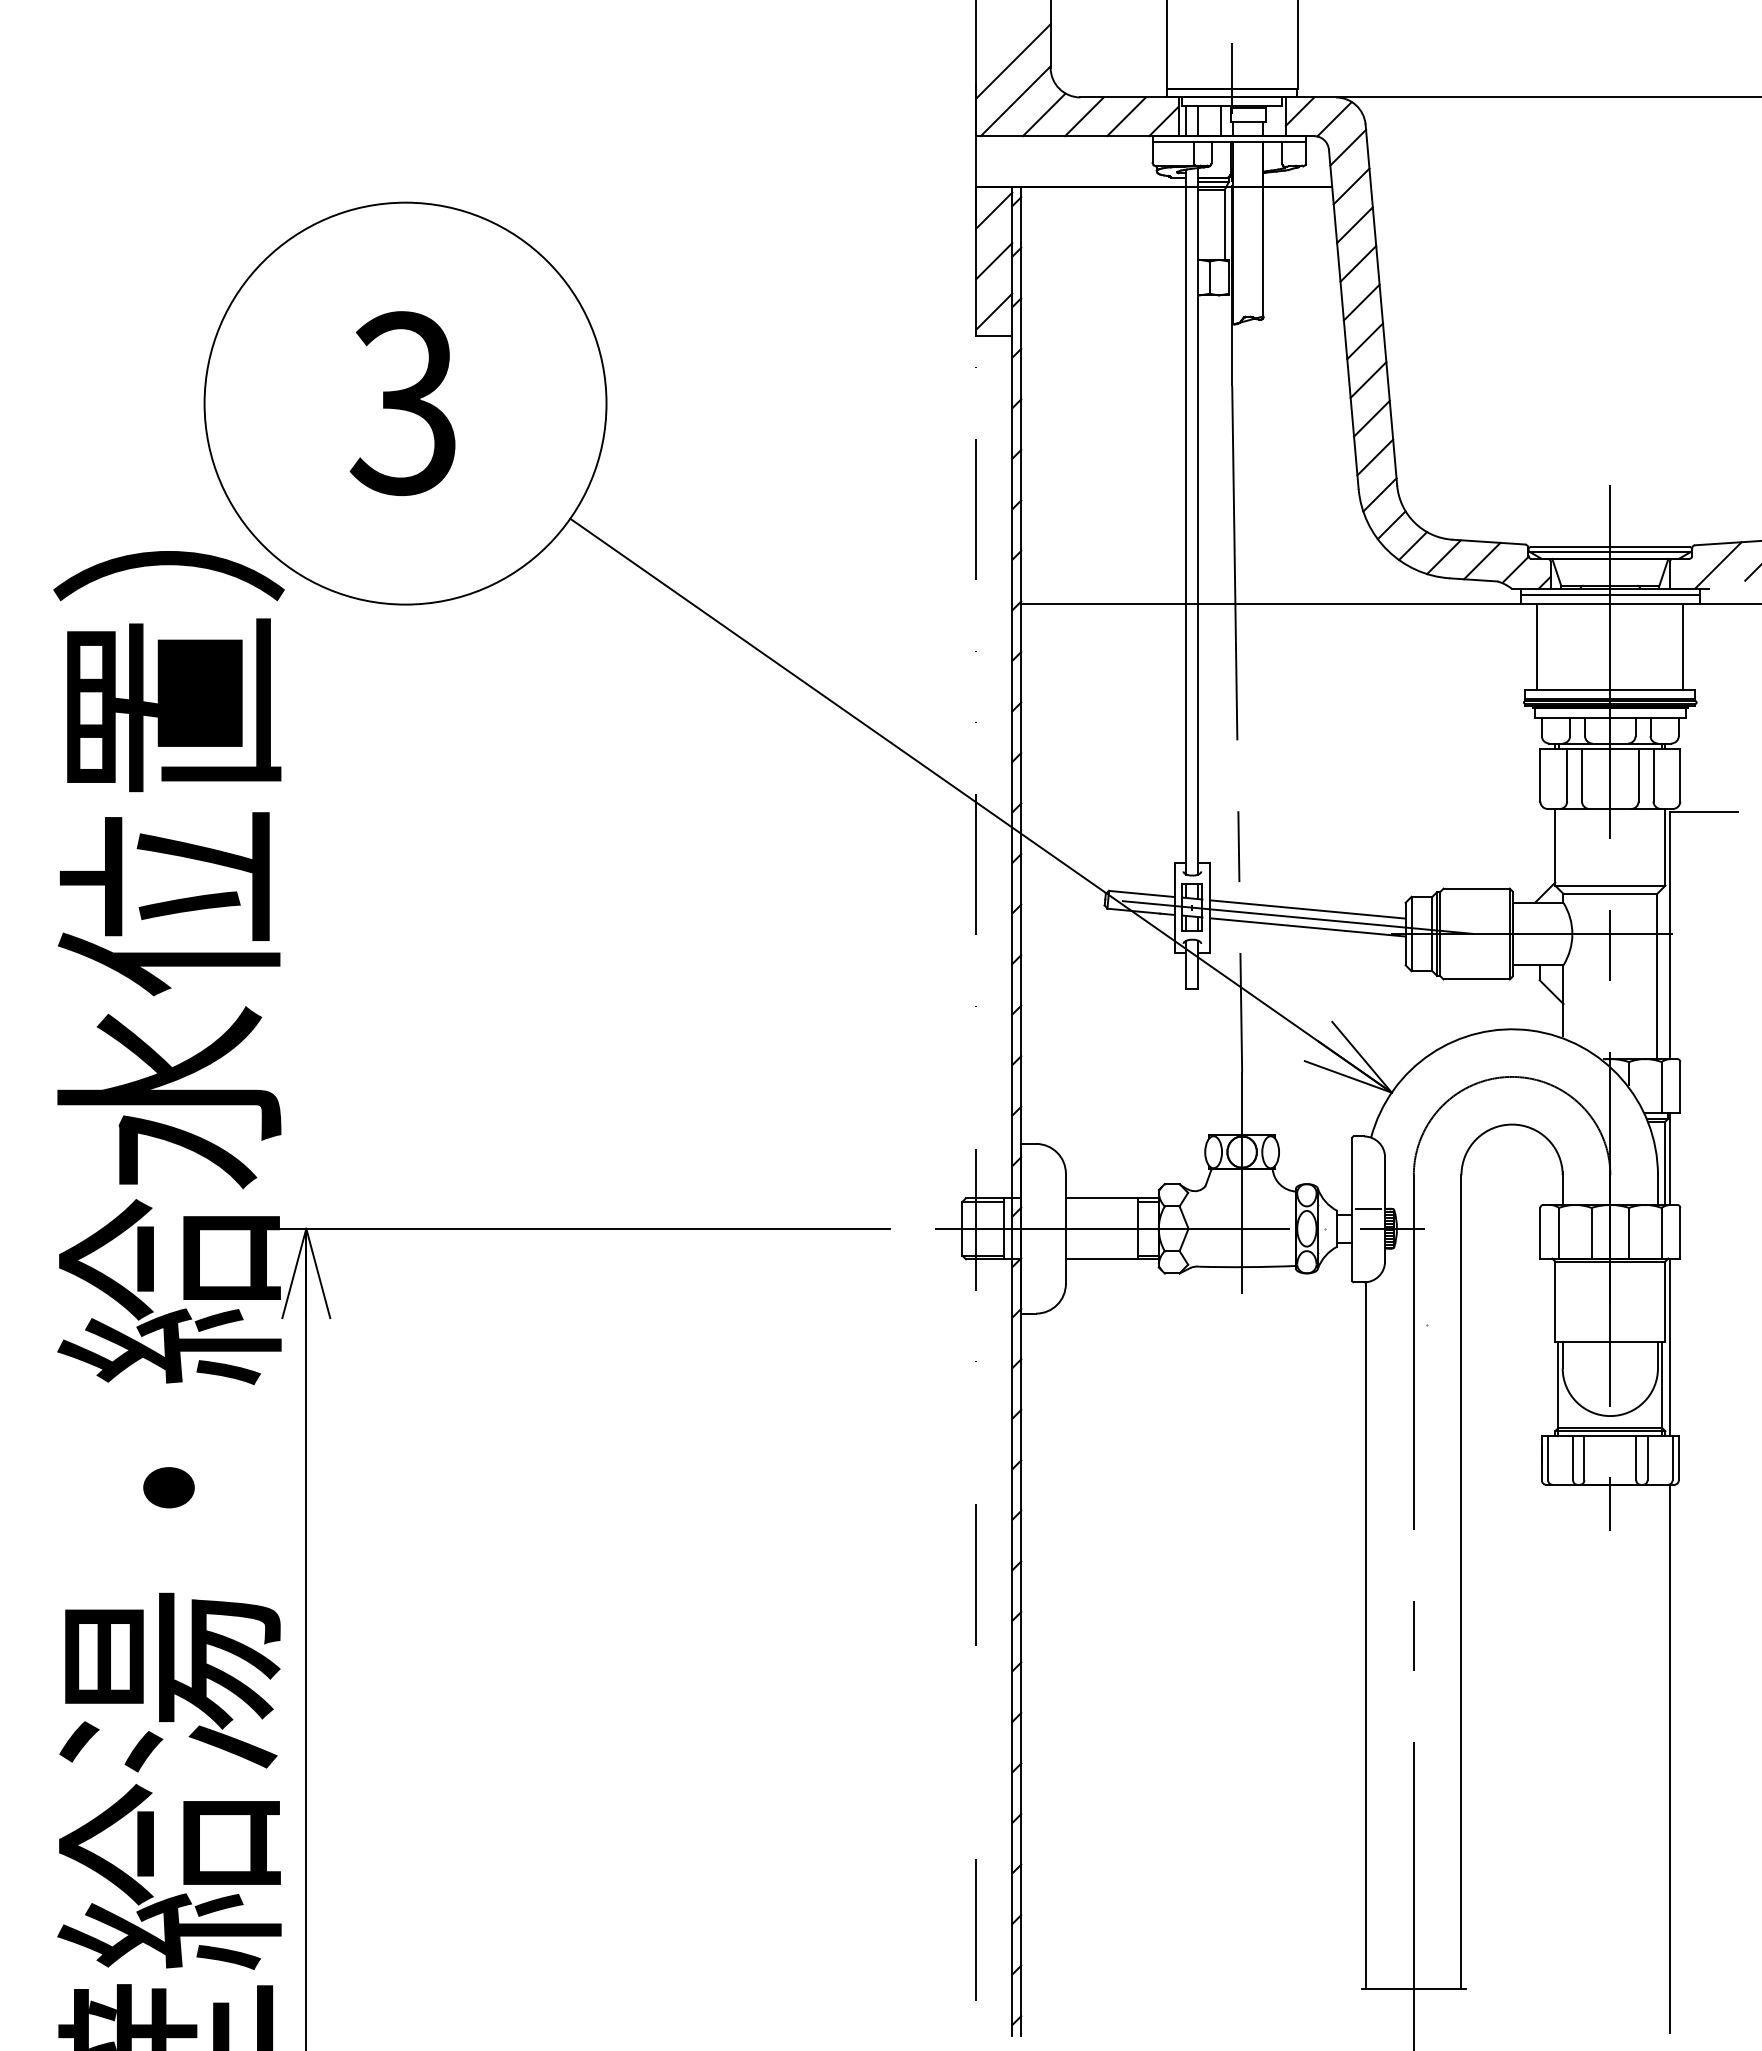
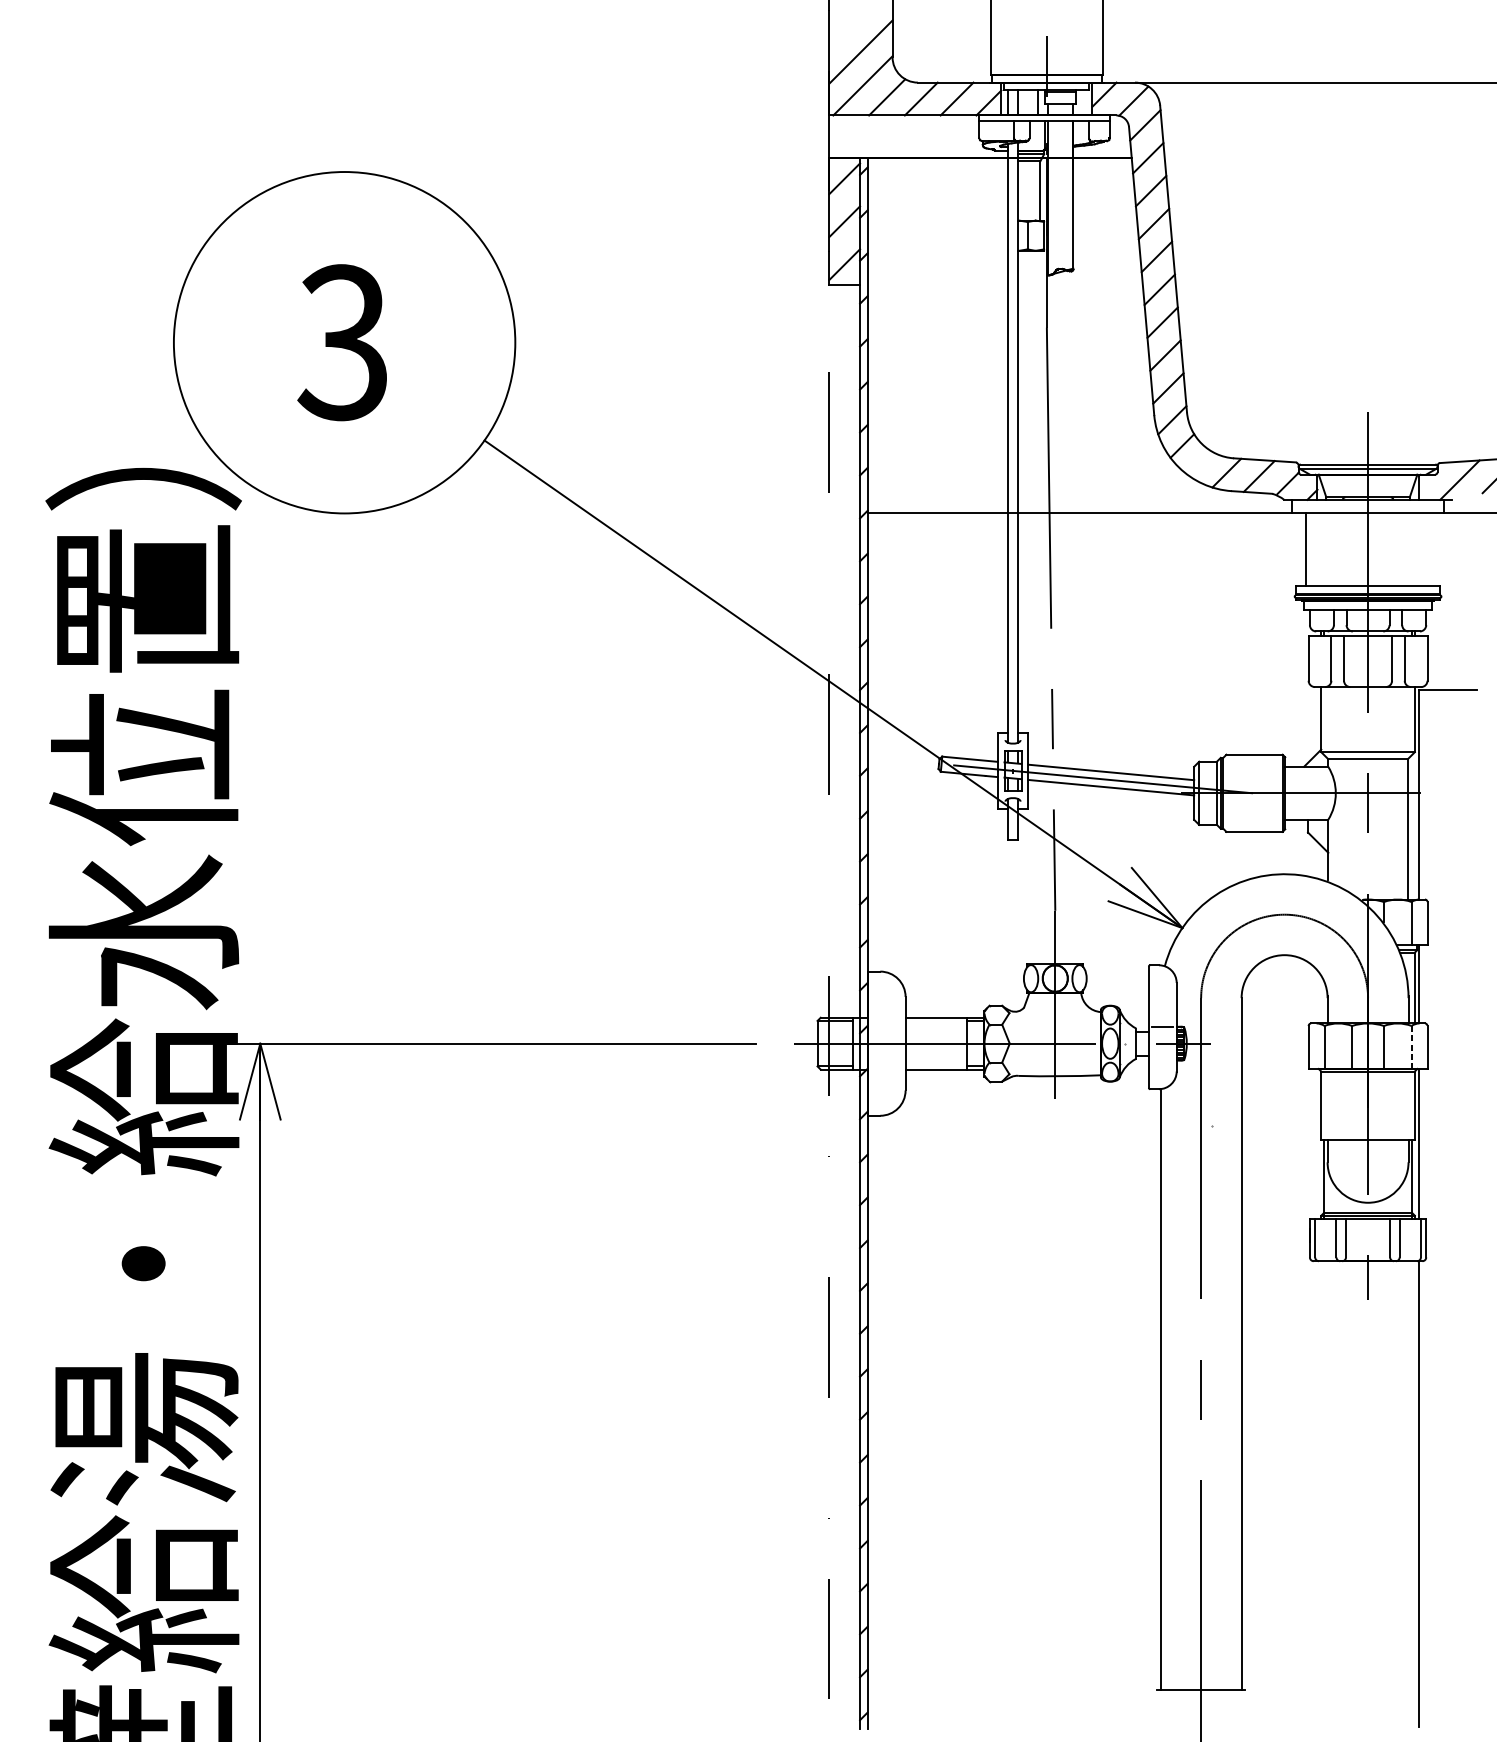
line: (1413, 546) -> (1200, 464), removed
line: (1610, 594) -> (1368, 504), removed
line: (1683, 646) -> (1430, 549), removed
line: (1661, 1233) -> (1411, 1047), solid -> dashed

